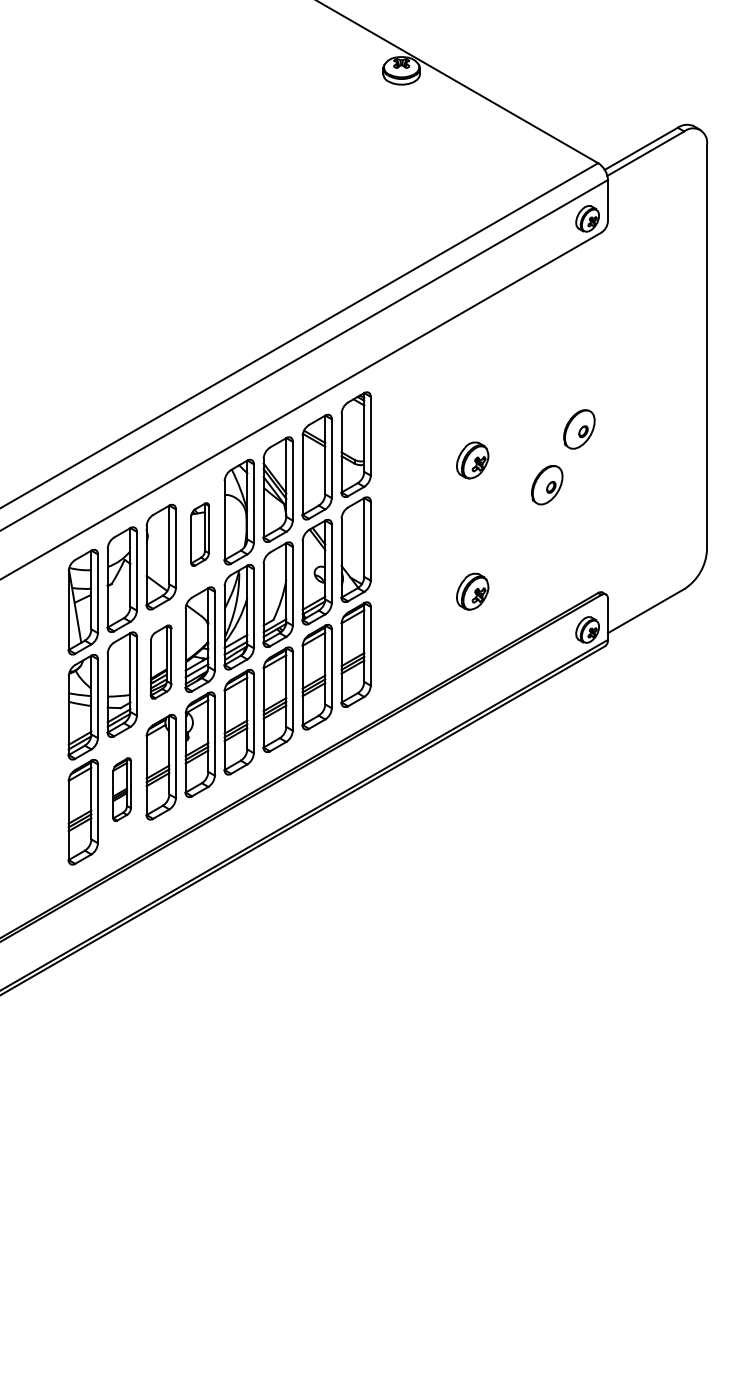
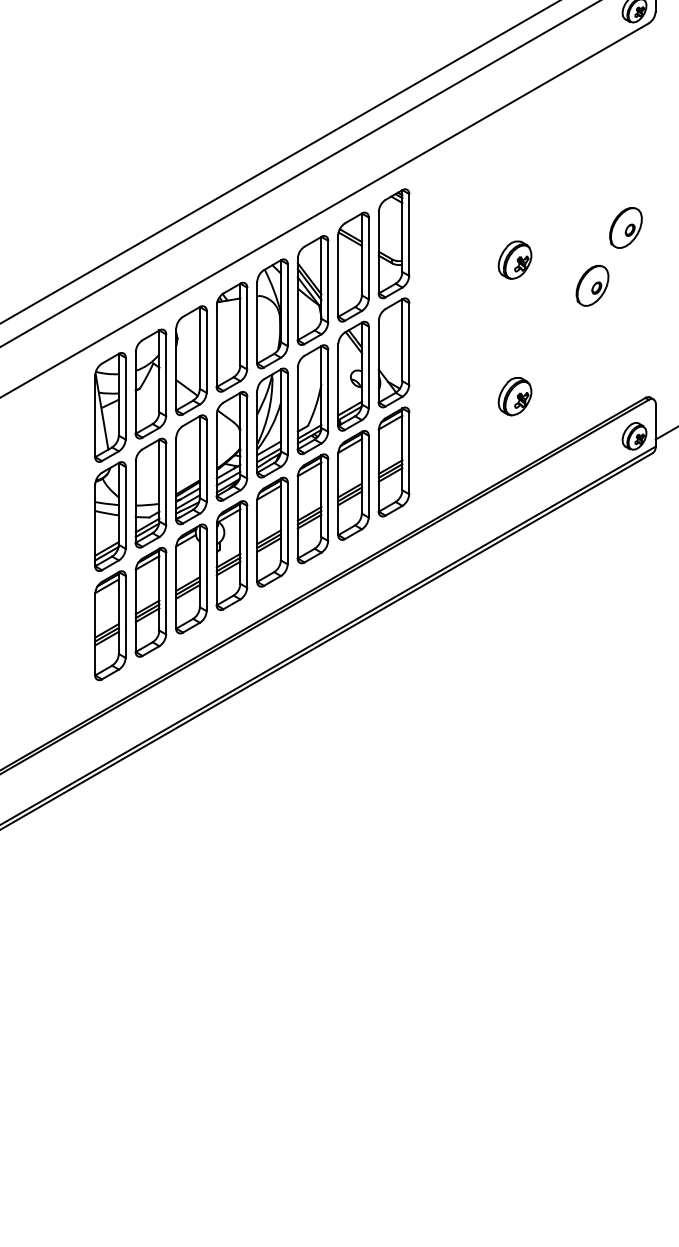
part: (199, 534) -> (231, 337), size x1.67
part: (160, 661) -> (190, 469), size x1.43
part: (121, 789) -> (150, 602), size x1.67

